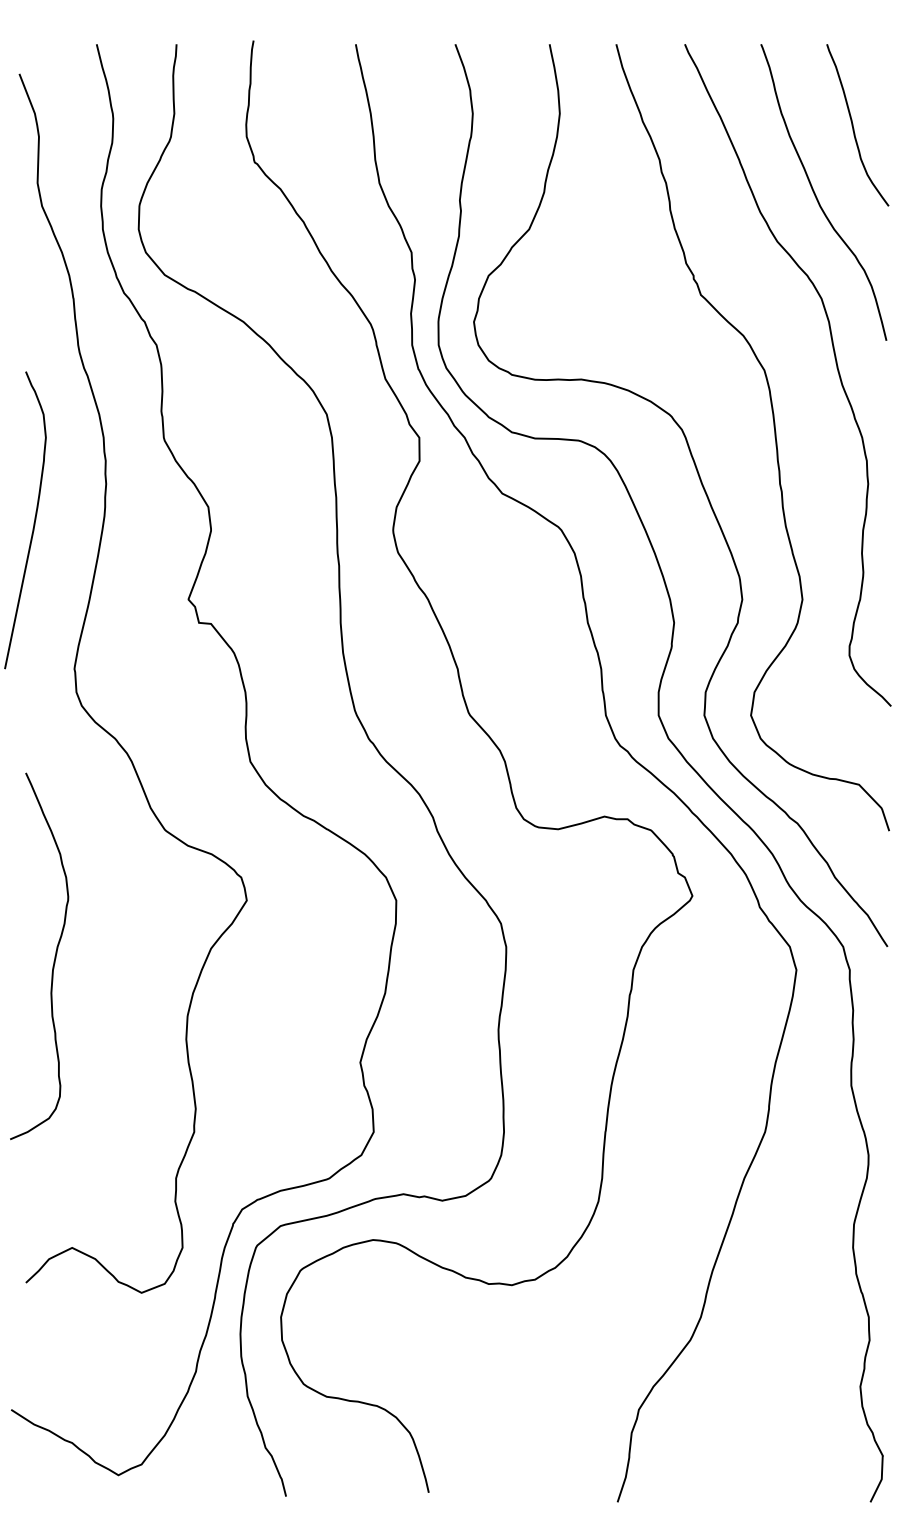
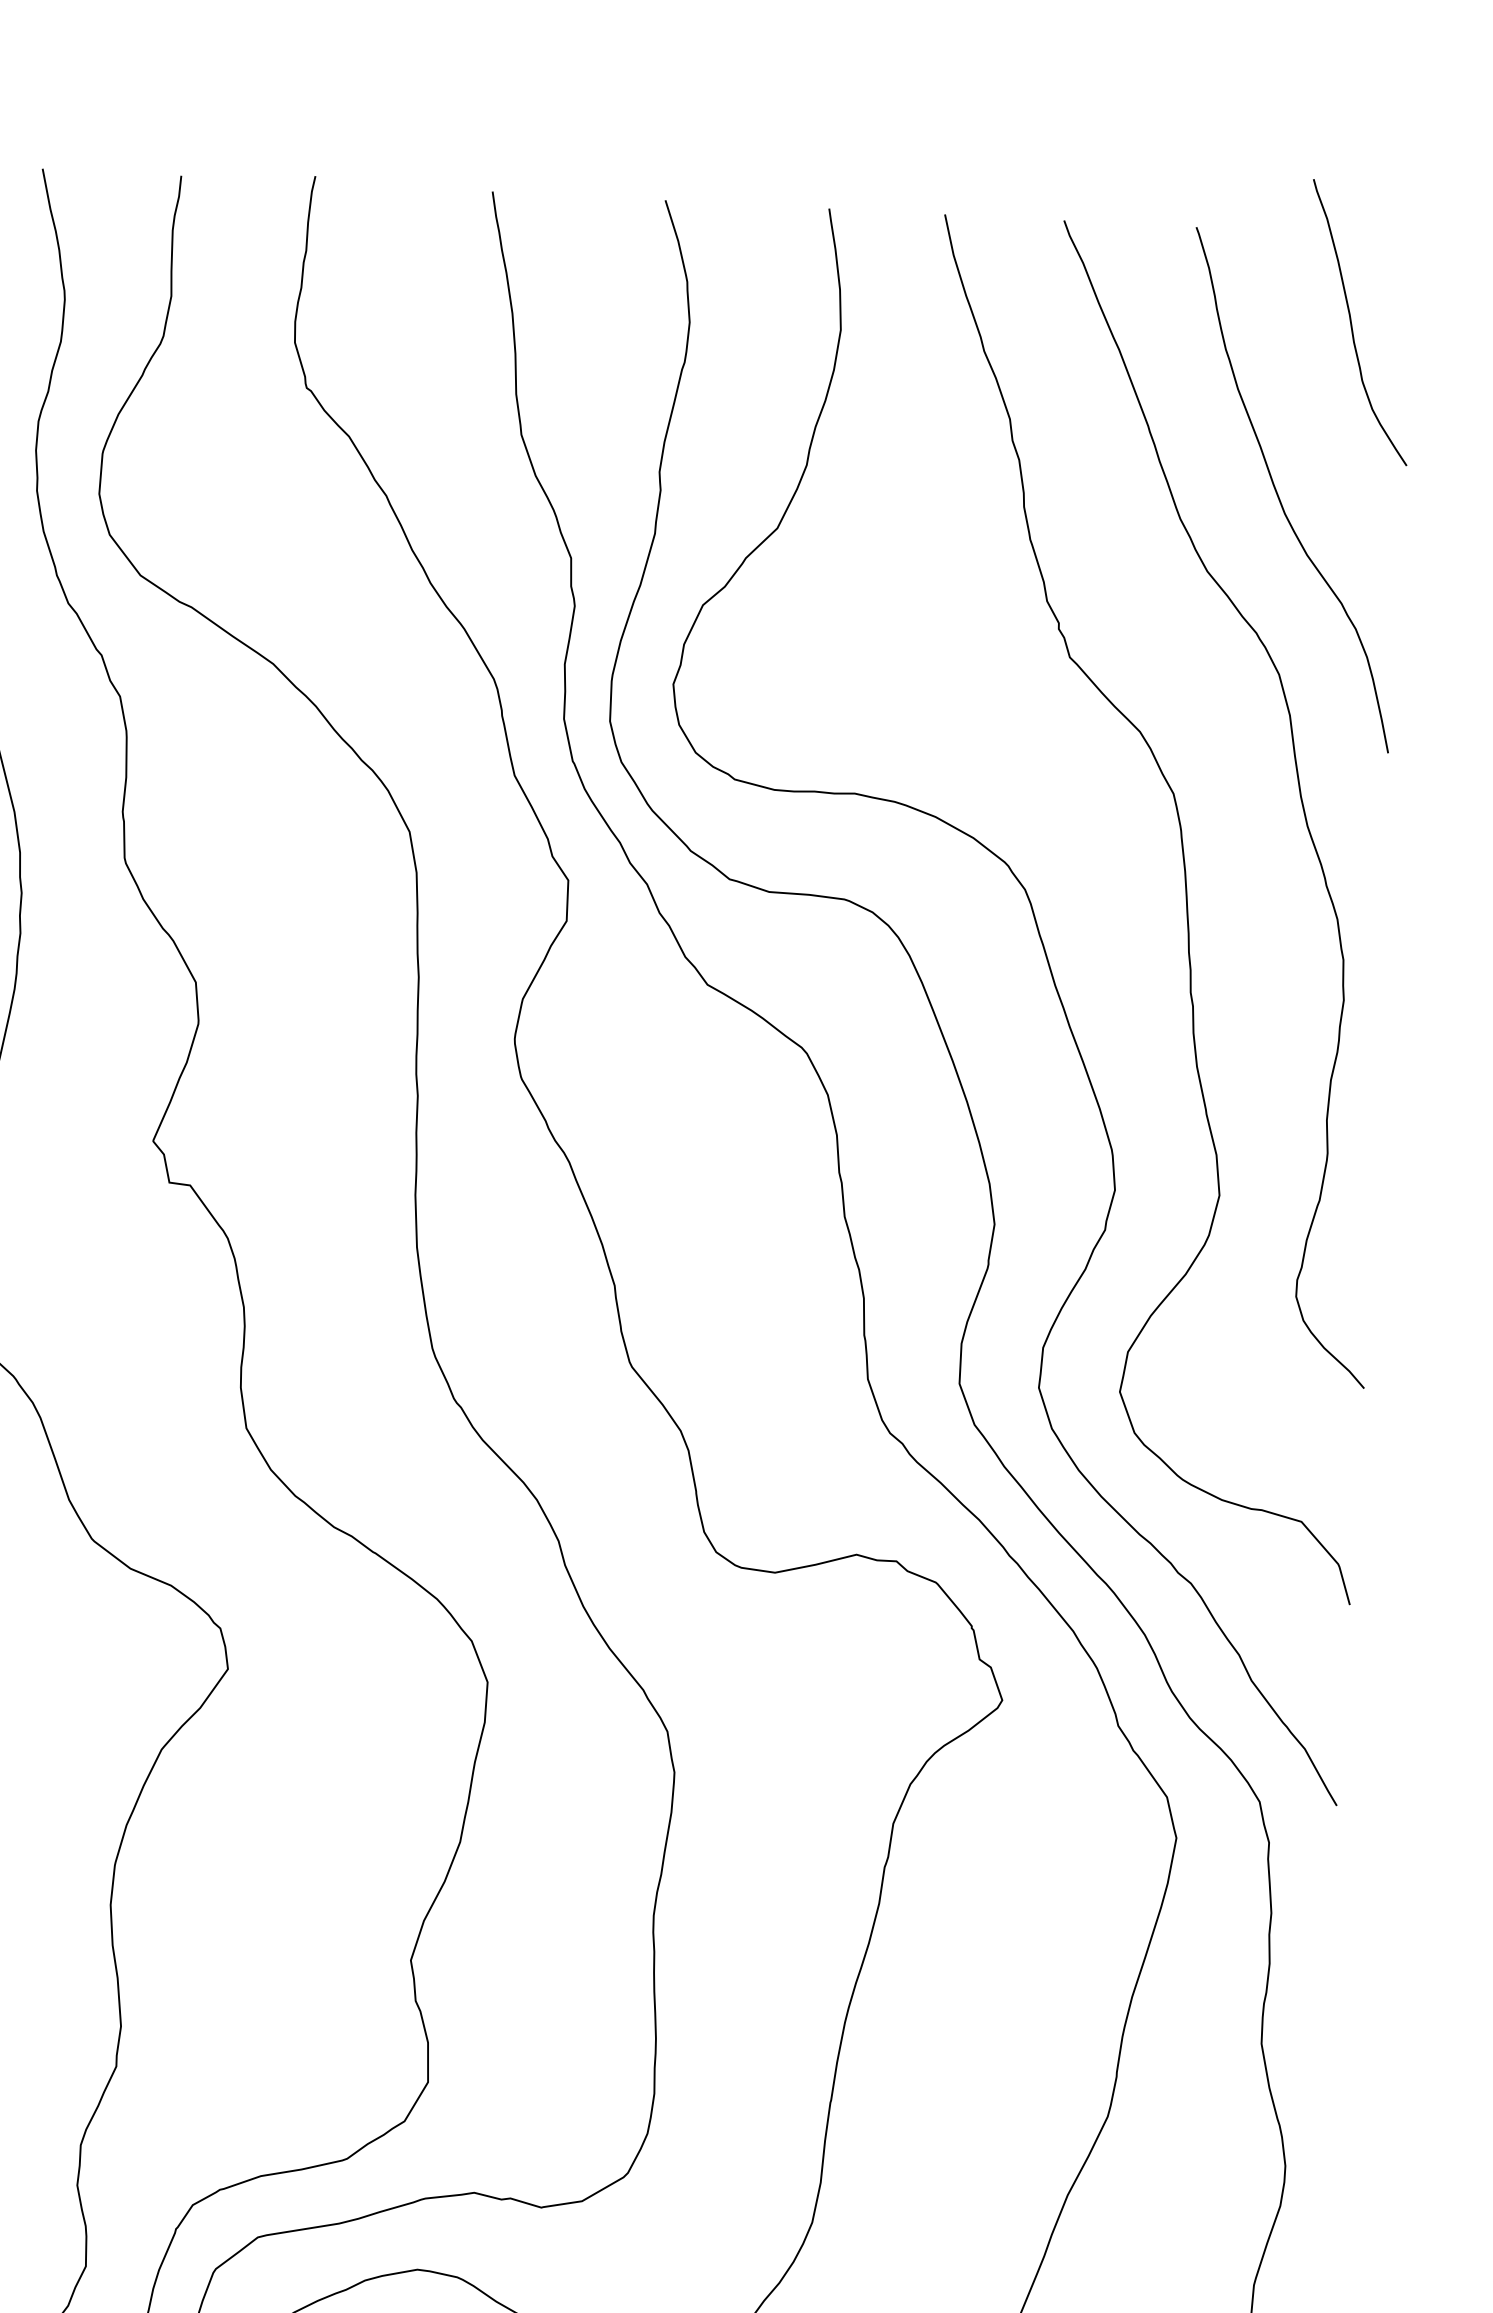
curve: (853, 125) -> (1352, 322), moved

